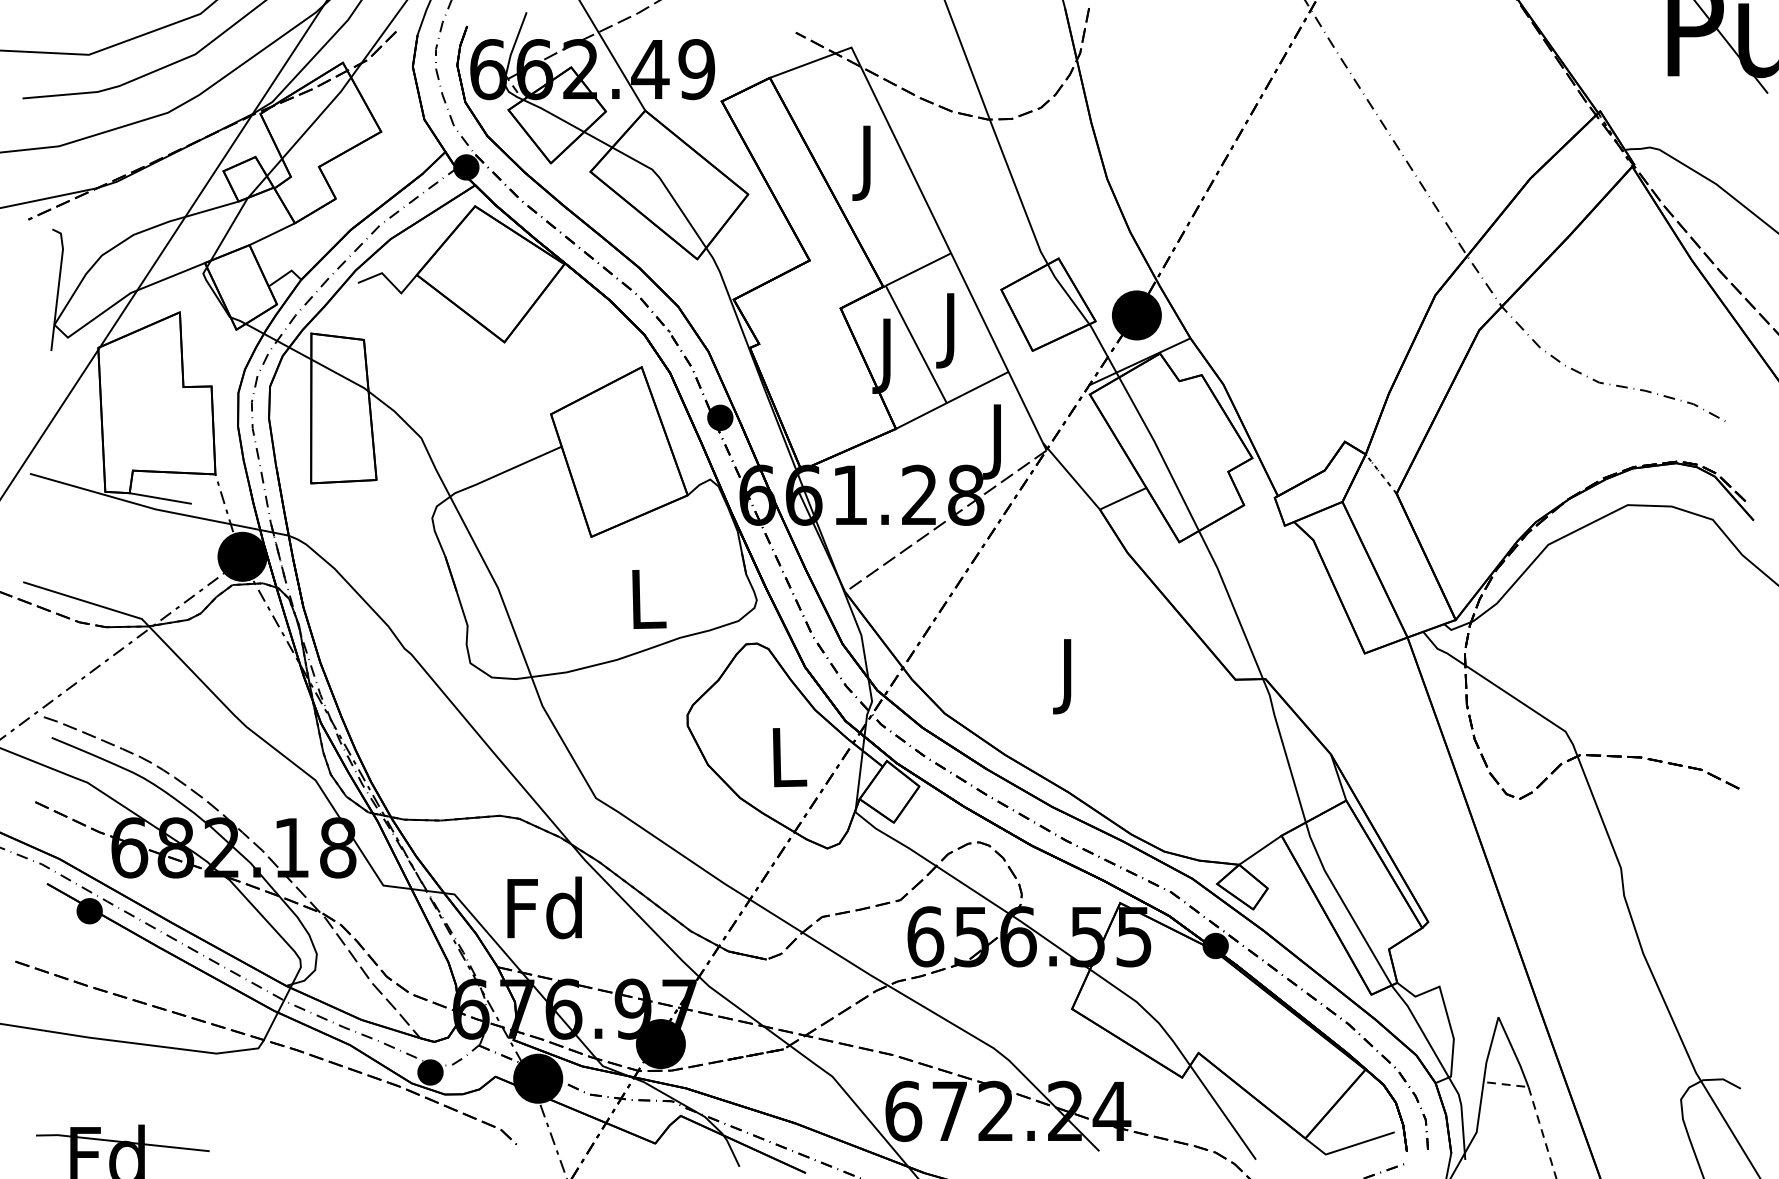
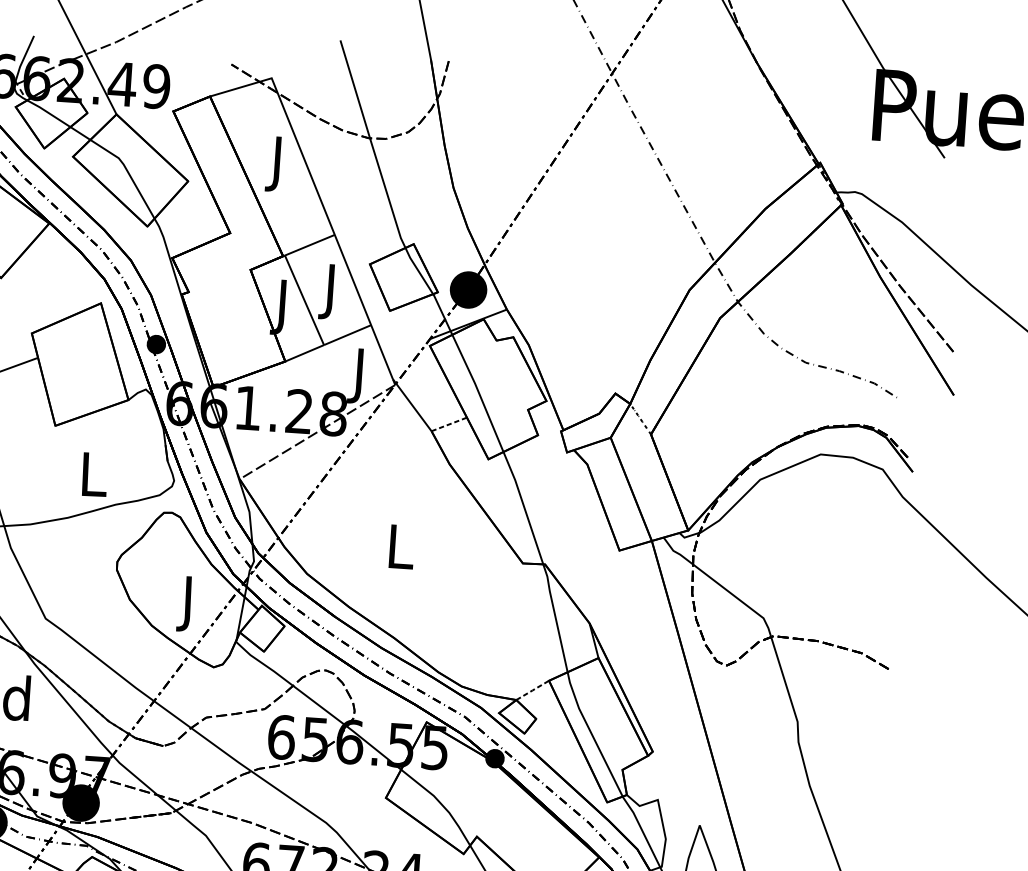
line: (1123, 498) -> (449, 424), solid -> dashed
text: (1069, 676) -> (400, 552), J -> L
text: (789, 765) -> (189, 604), L -> J
line: (1260, 850) -> (532, 690), solid -> dashed

